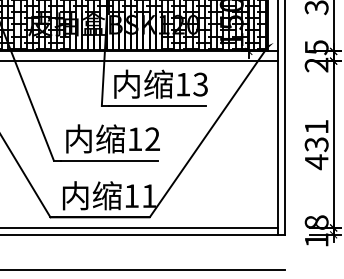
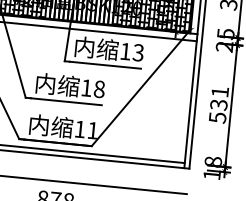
text: (152, 139) -> (99, 89), 12 -> 18
text: (316, 162) -> (217, 118), 431 -> 531

